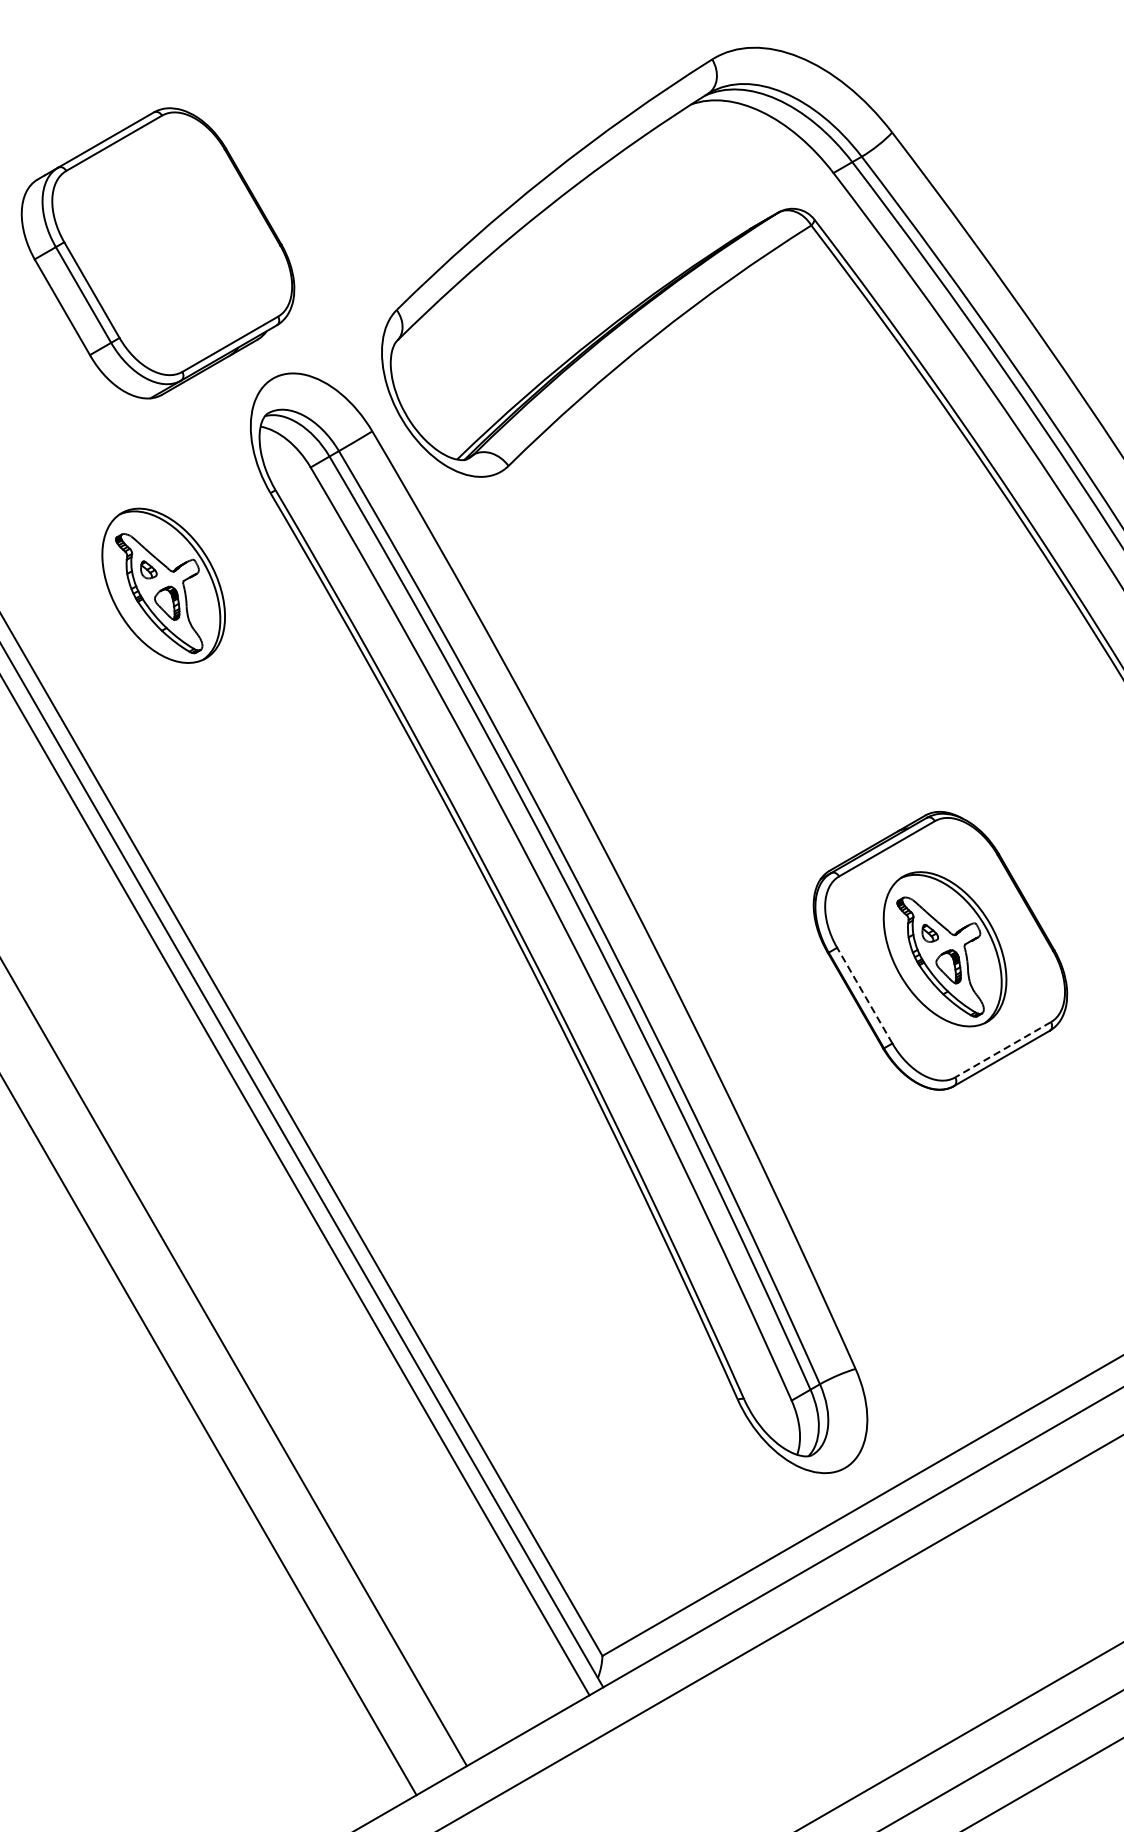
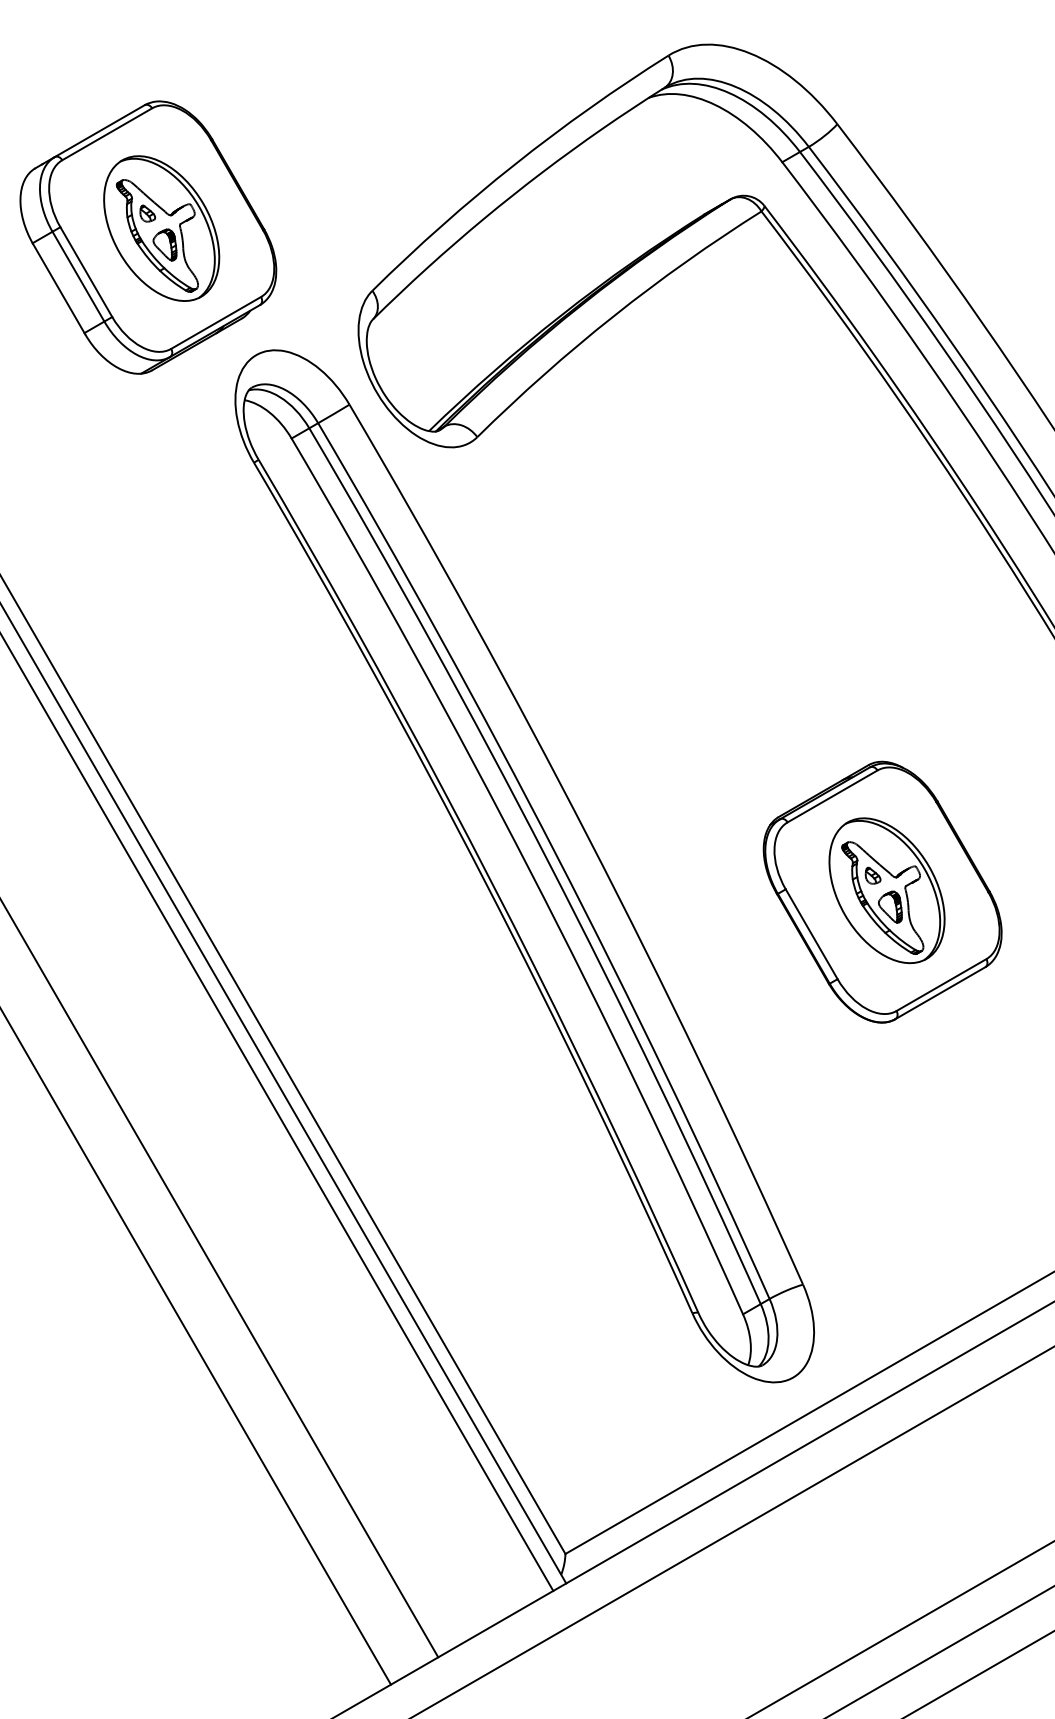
part: (163, 585) -> (161, 228), moved
line: (864, 995) -> (811, 934), dashed -> solid
line: (1003, 1050) -> (941, 985), dashed -> solid

